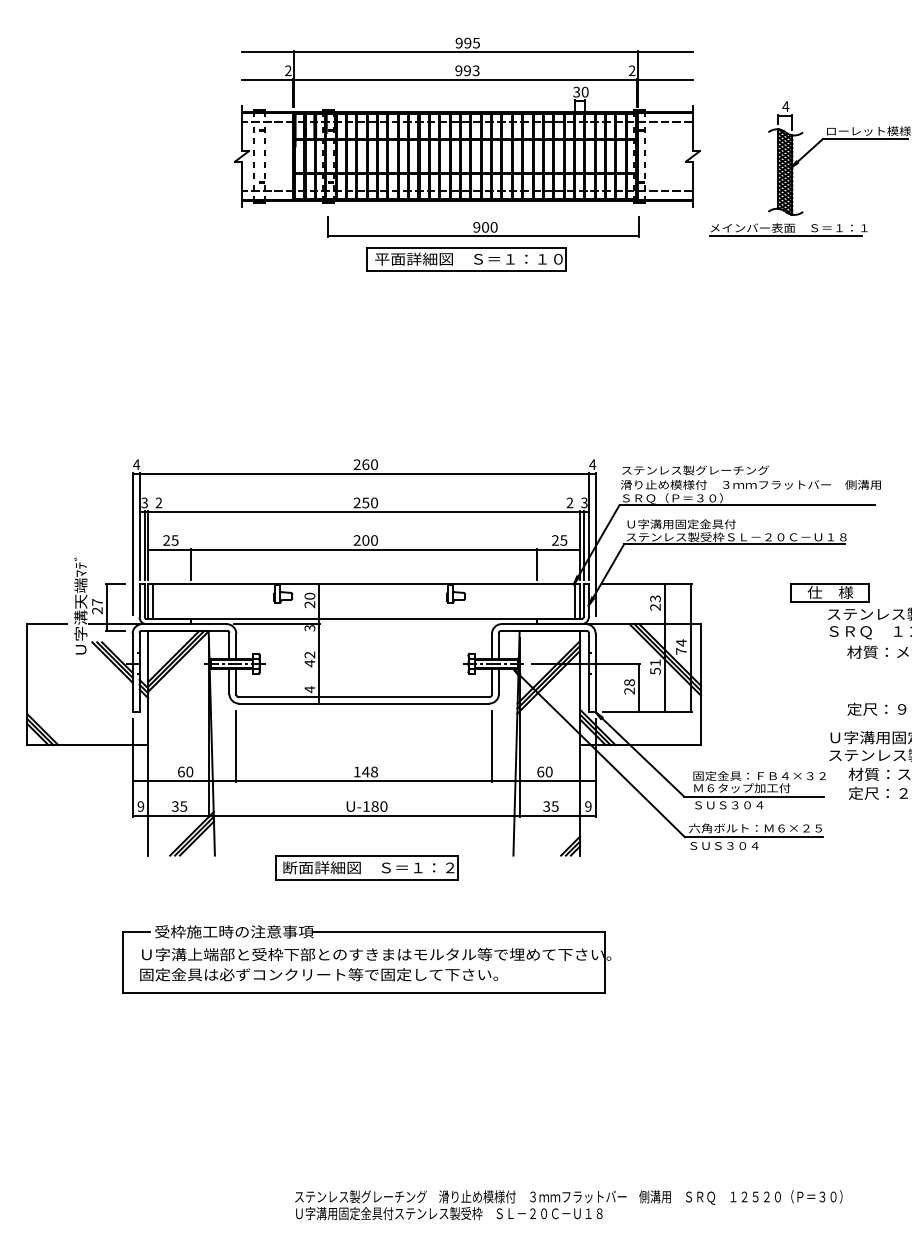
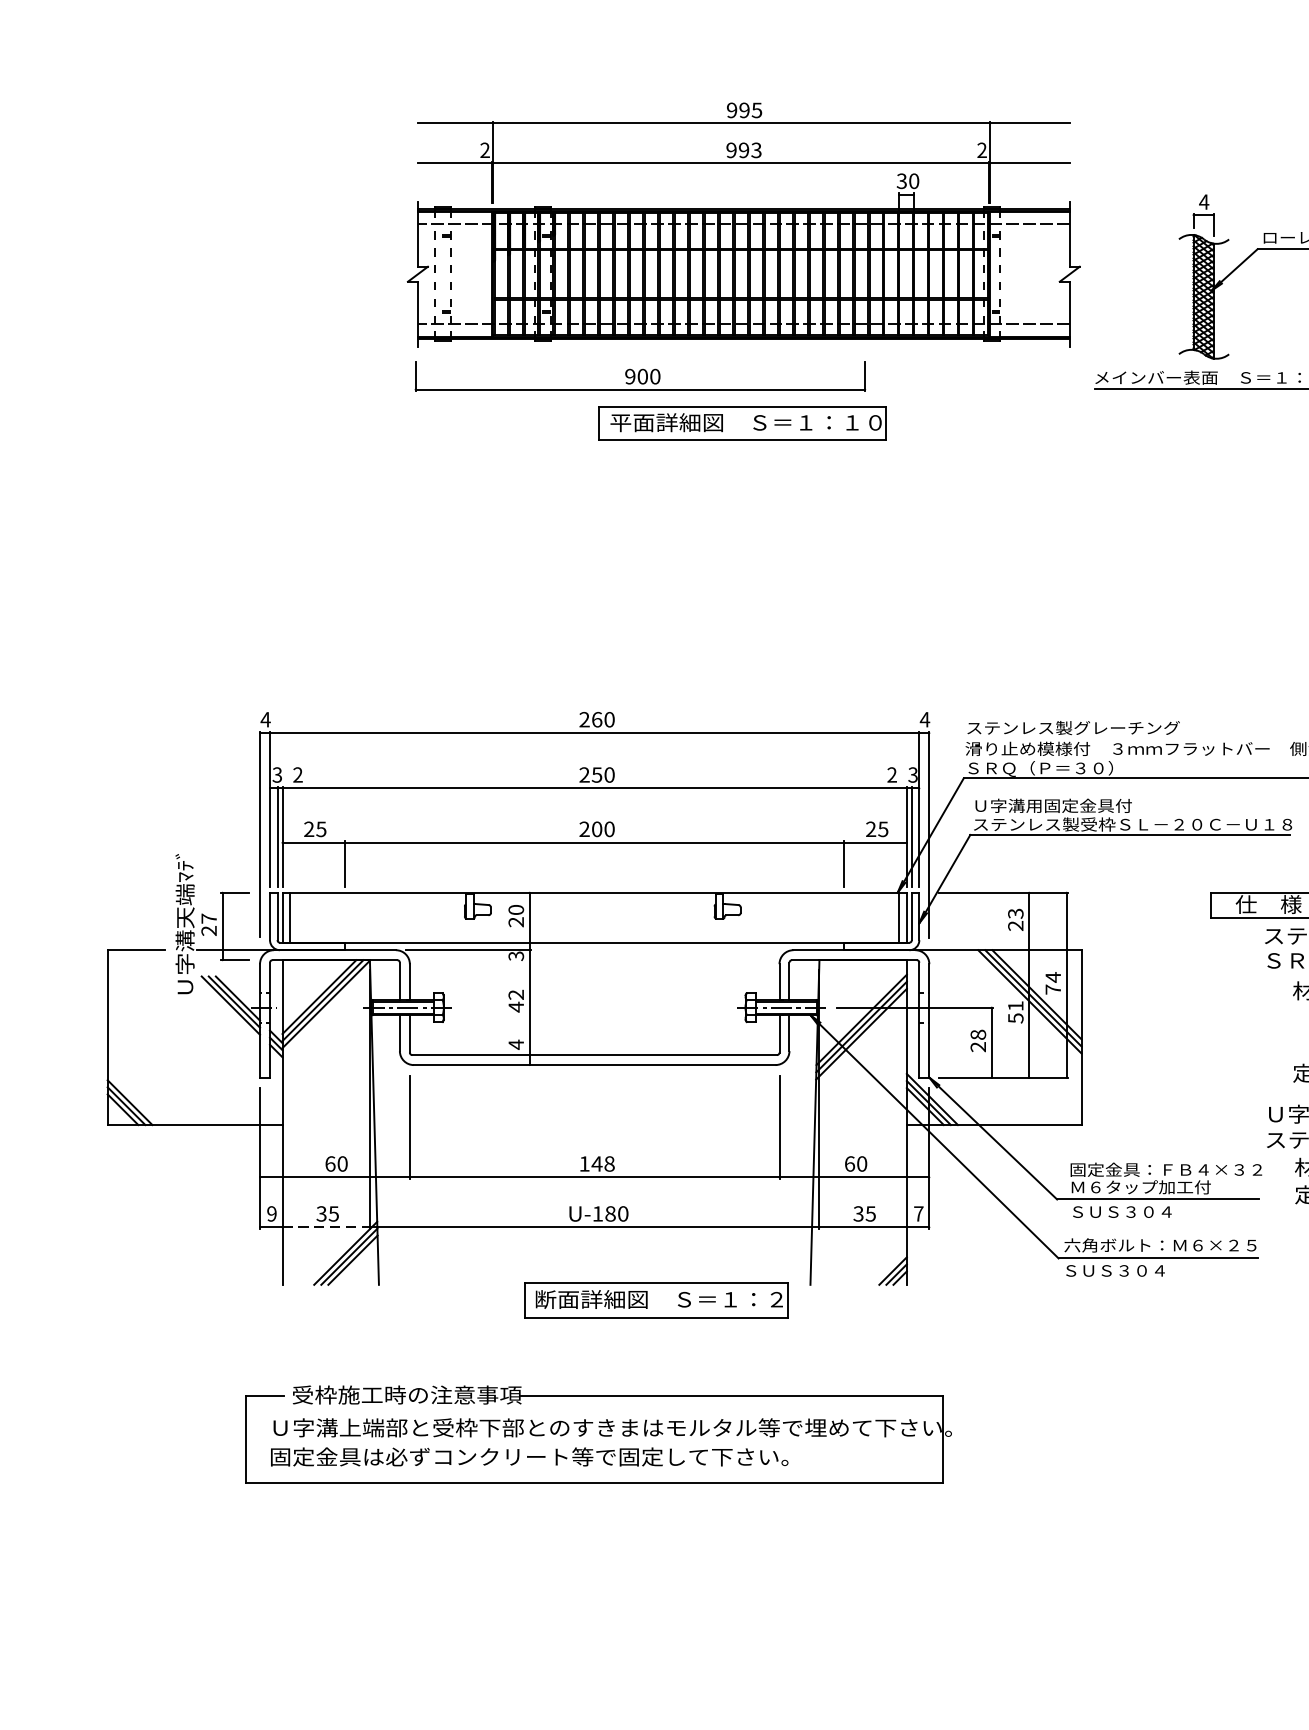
part: (483, 226) -> (639, 375), moved
text: (588, 806) -> (918, 1213), 9 -> 7
line: (178, 815) -> (326, 1226), solid -> dashed
part: (366, 867) -> (655, 1299), moved

